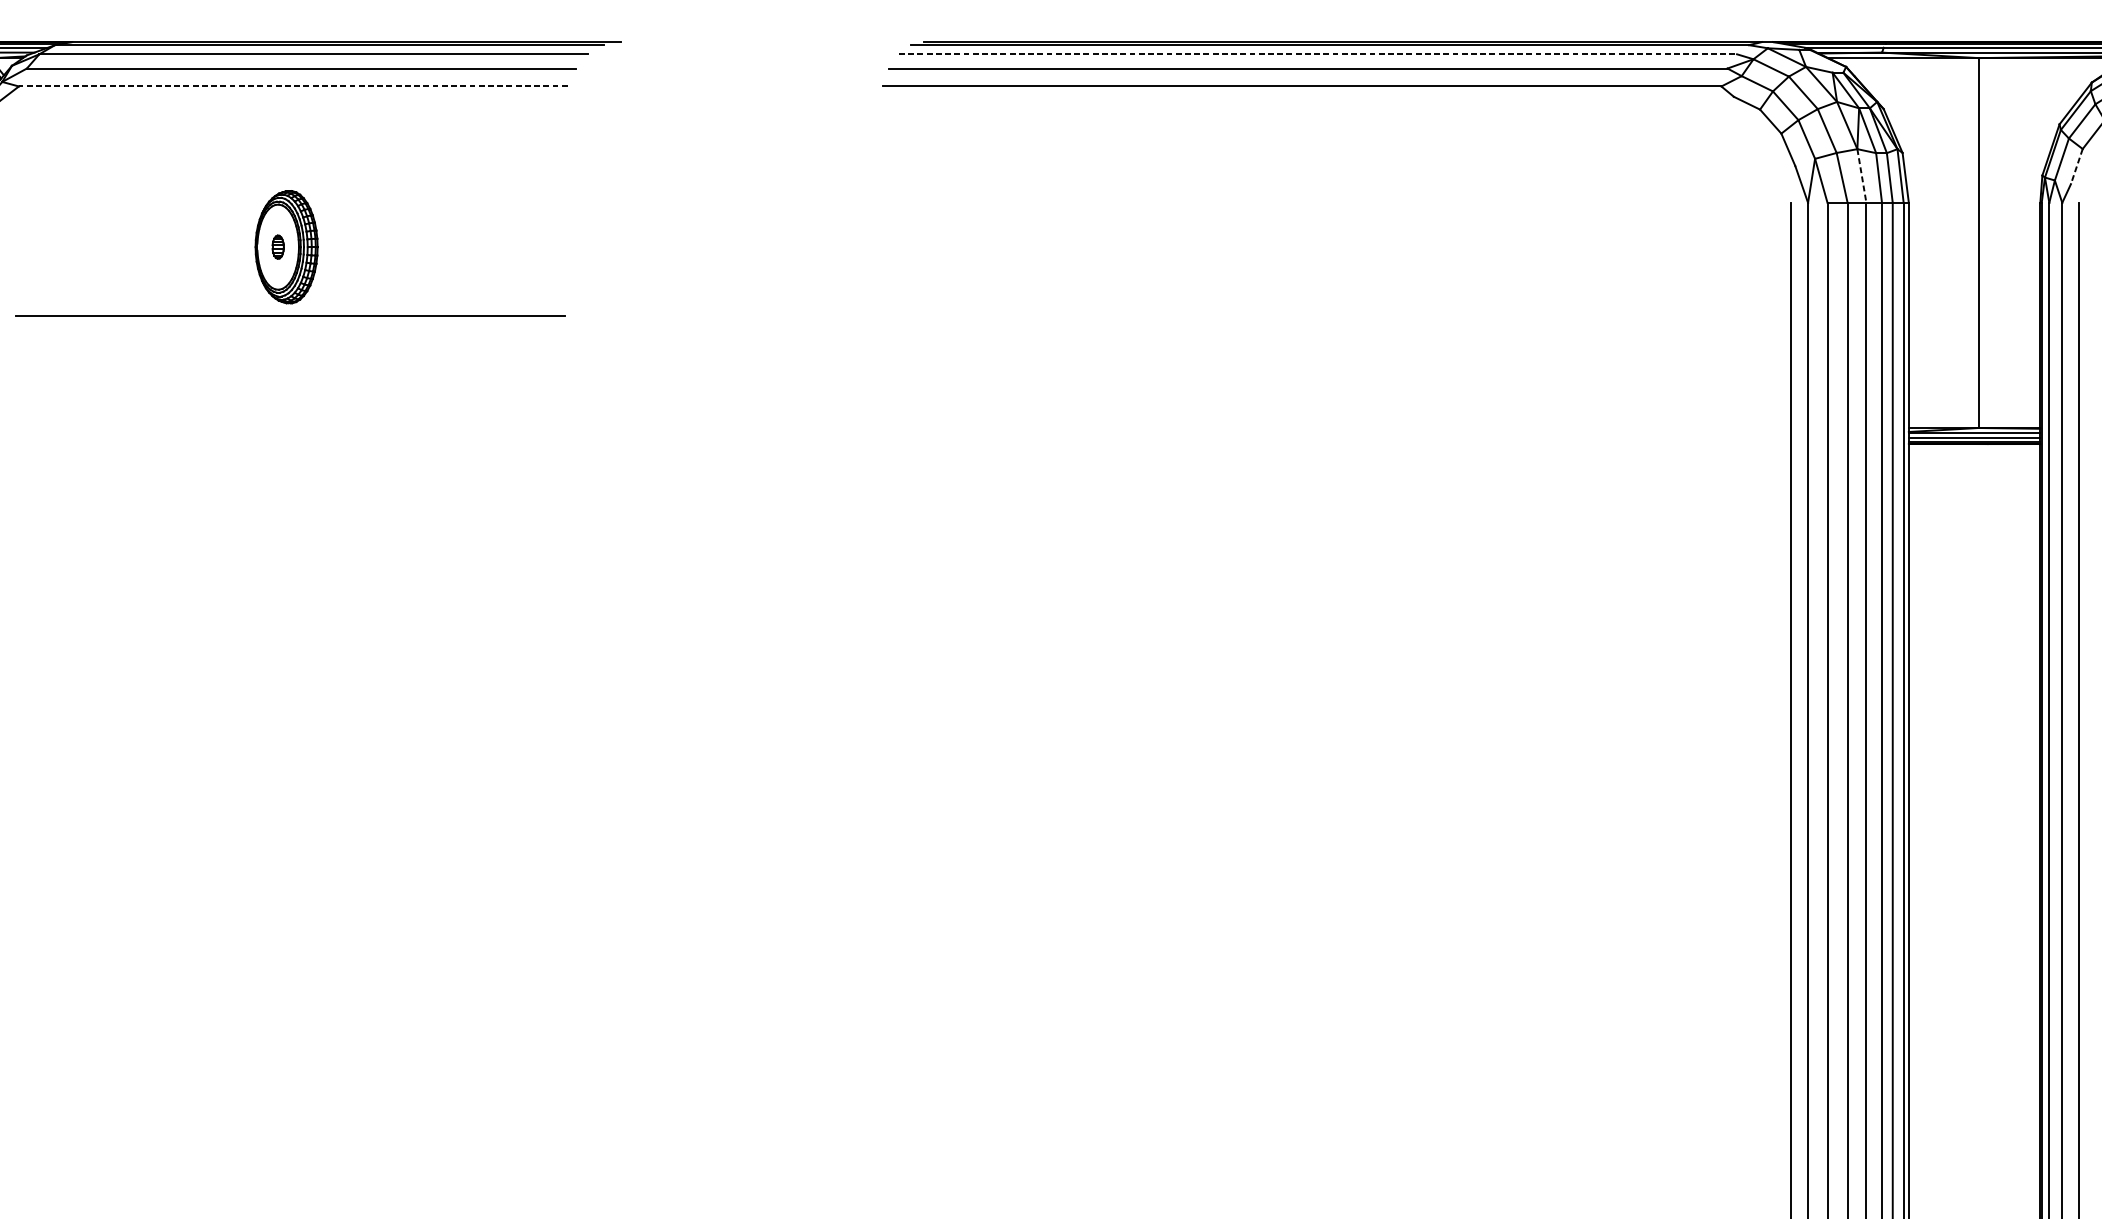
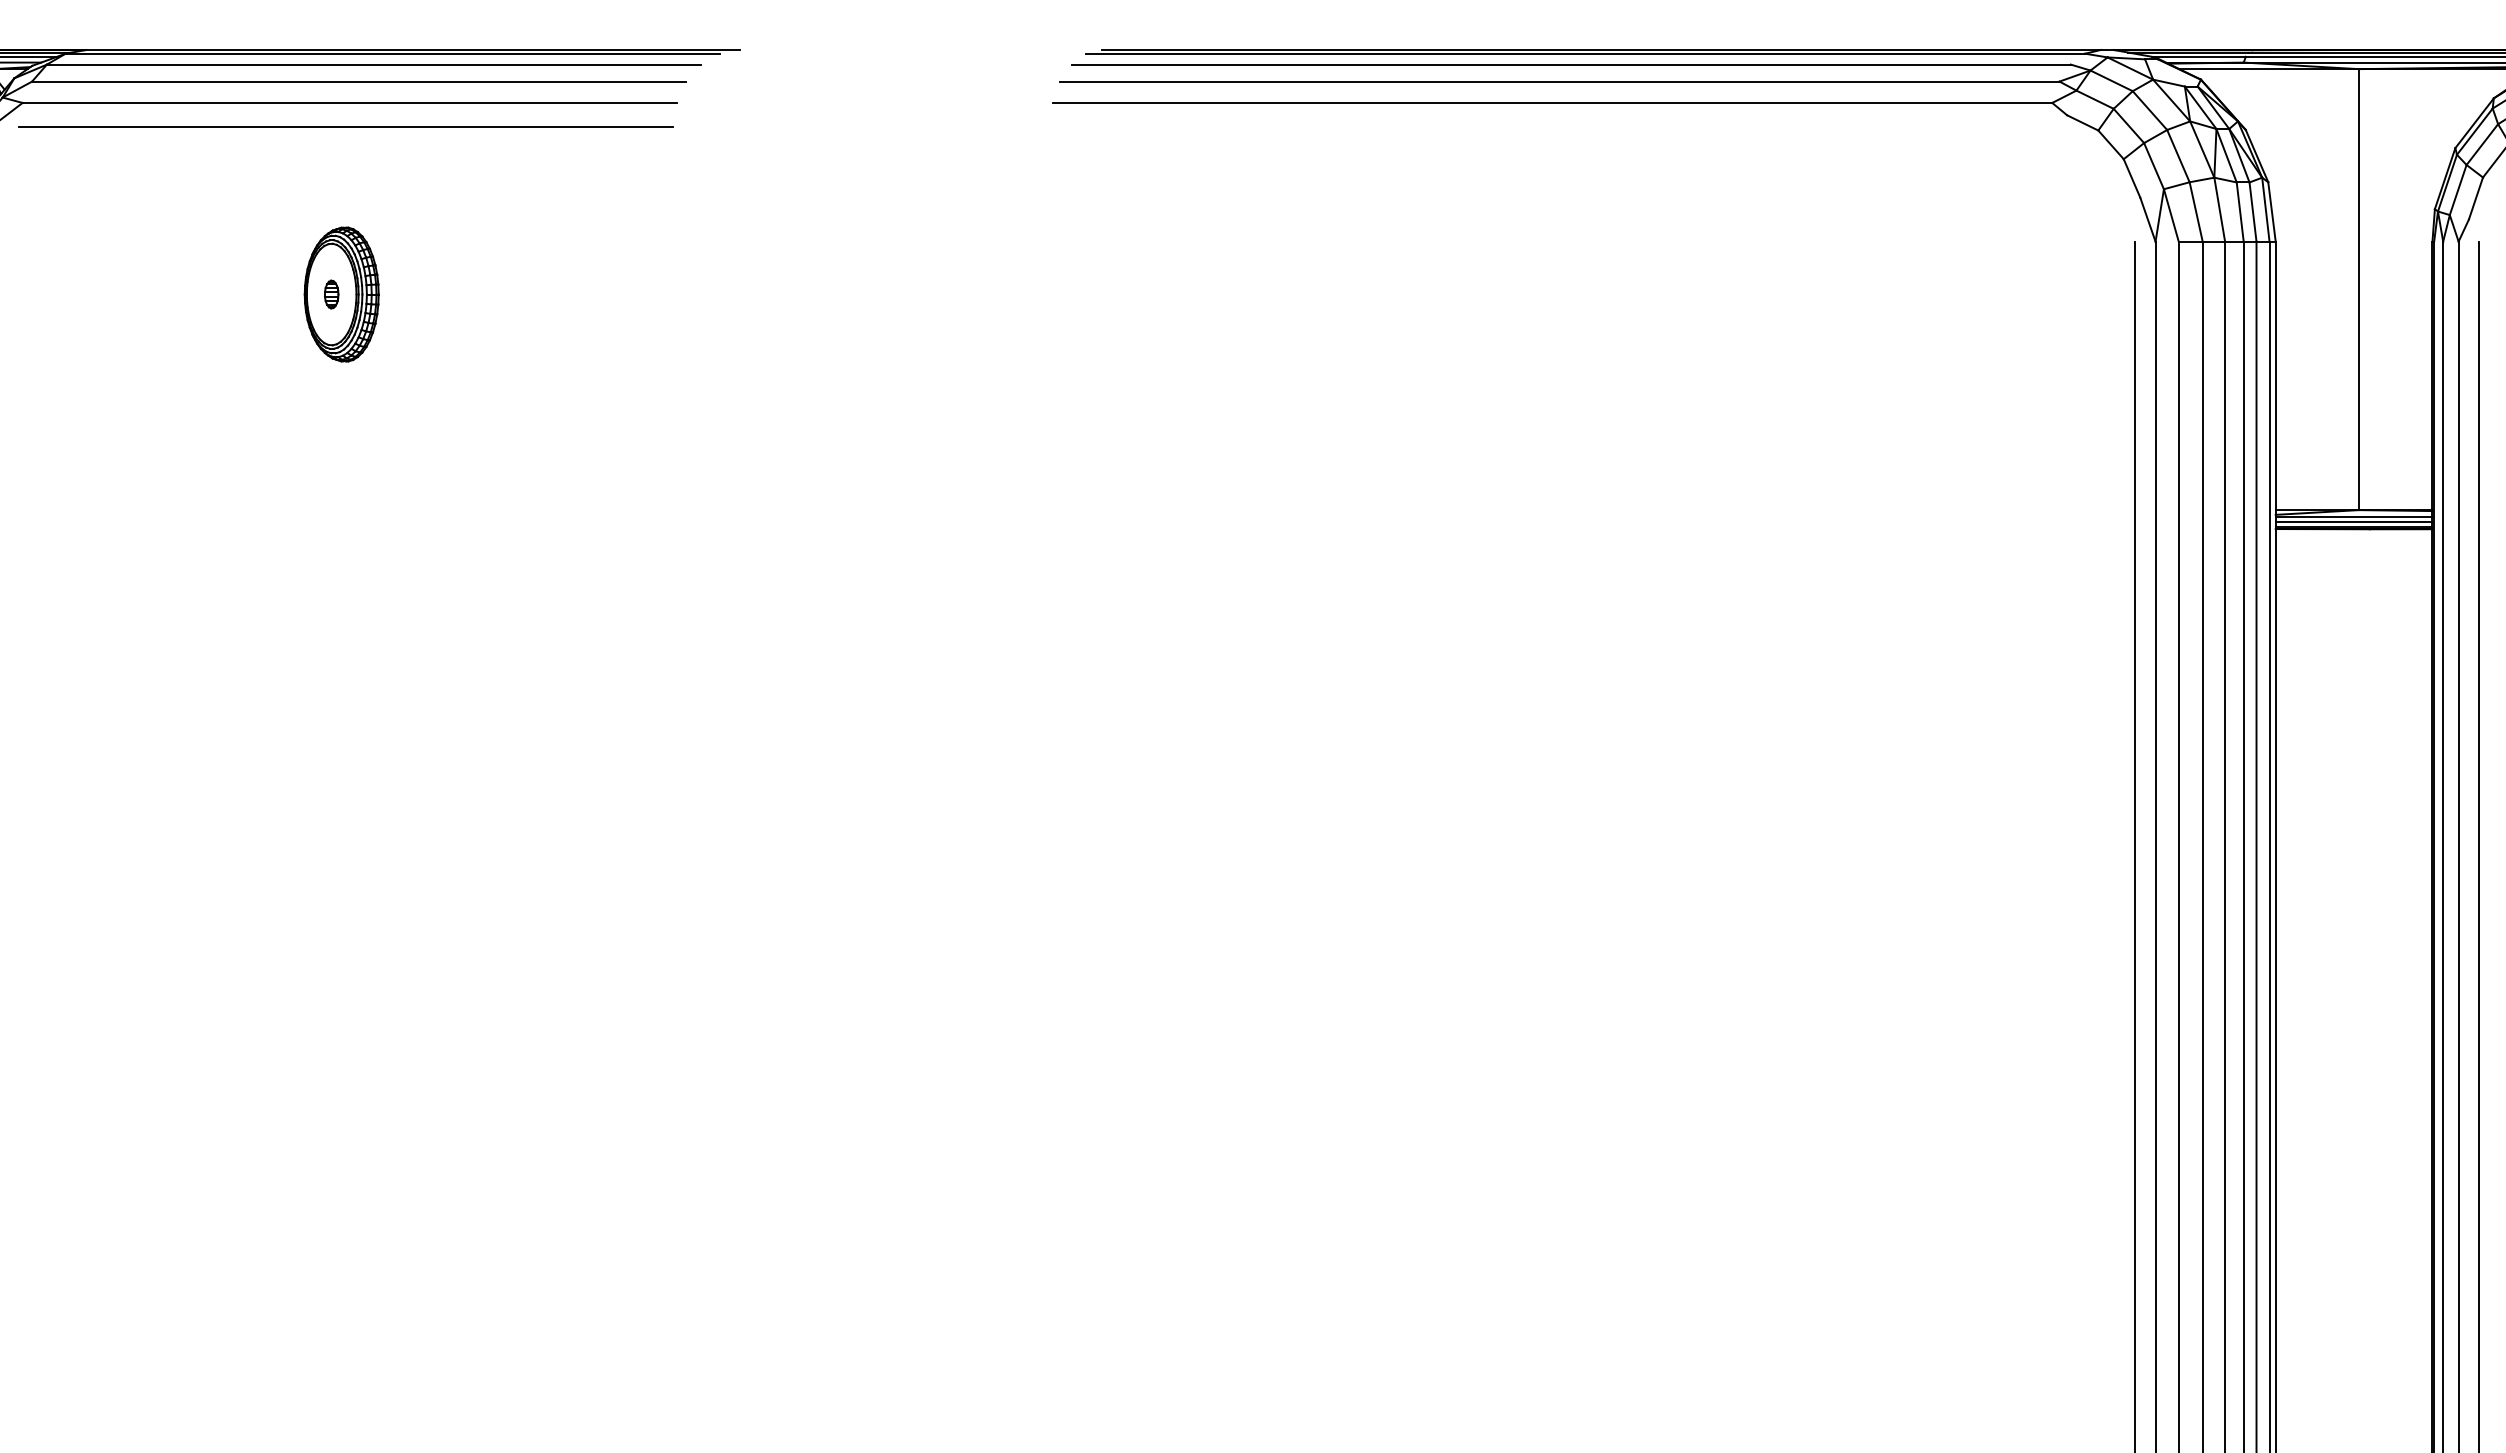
line: (1318, 54) -> (1571, 64), dashed -> solid
line: (293, 86) -> (349, 102), dashed -> solid
line: (2076, 166) -> (2475, 198), dashed -> solid
line: (1861, 176) -> (2219, 210), dashed -> solid
line: (289, 315) -> (345, 126), moved

